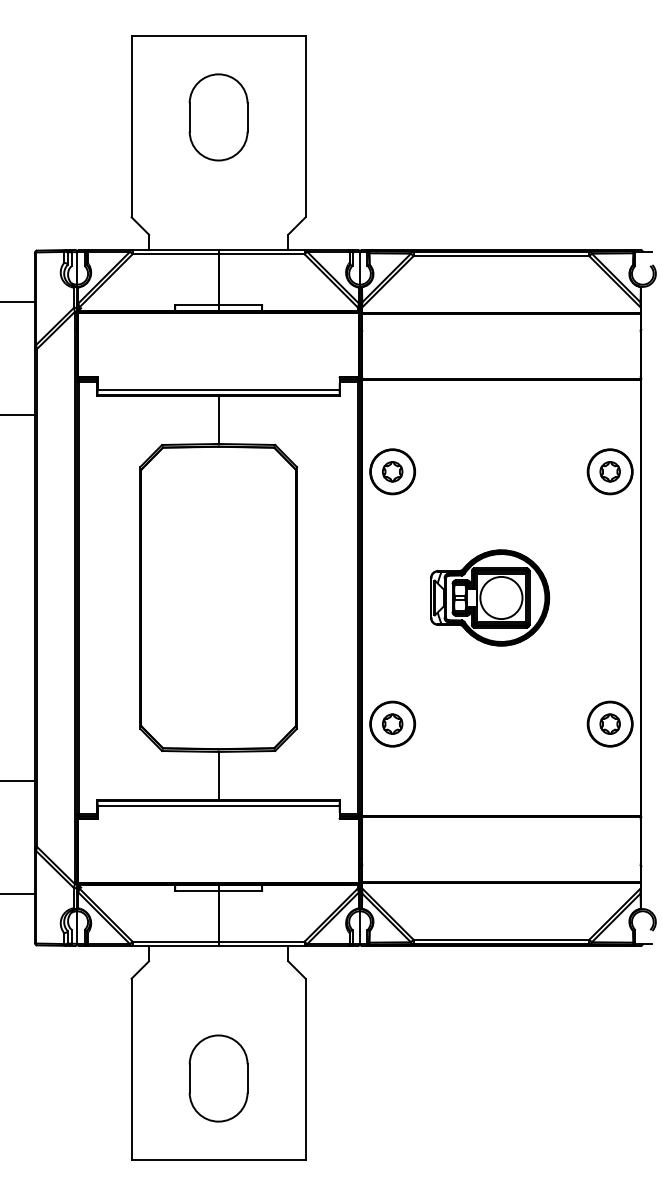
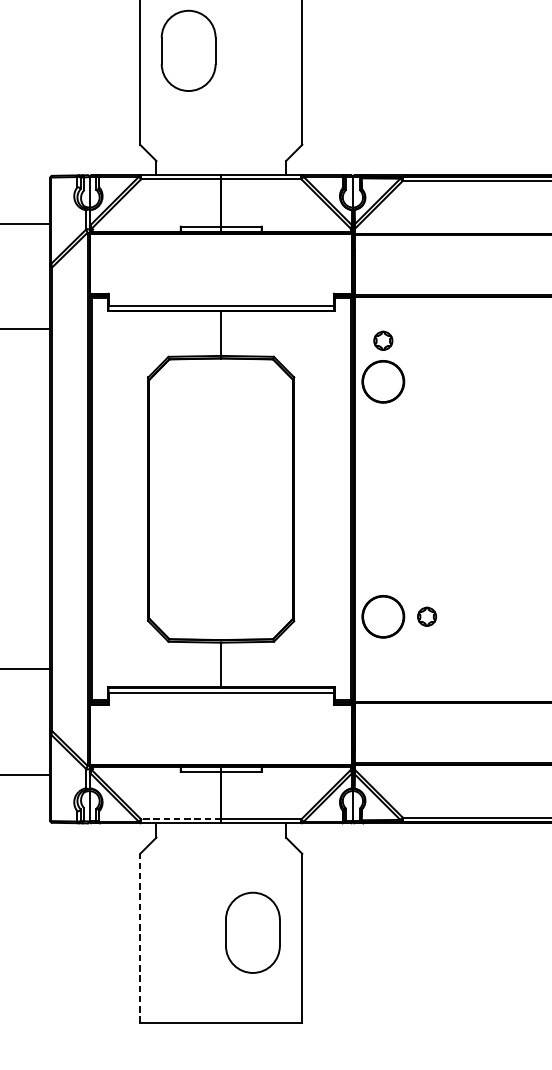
part: (218, 117) -> (188, 50), moved
part: (392, 471) -> (383, 340), moved
part: (490, 597) -> (474, 498), removed
part: (392, 723) -> (426, 616), moved
line: (175, 941) -> (181, 819), solid -> dashed
line: (131, 1069) -> (140, 938), solid -> dashed
part: (218, 1078) -> (252, 932), moved

